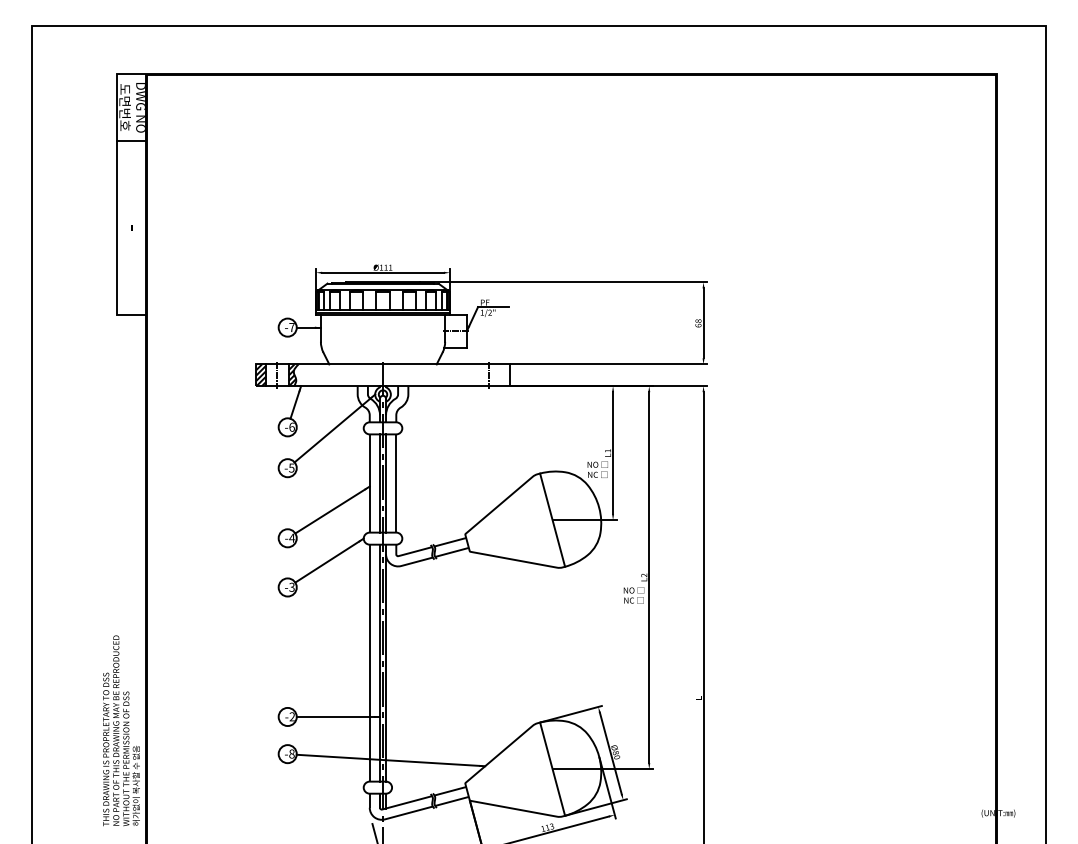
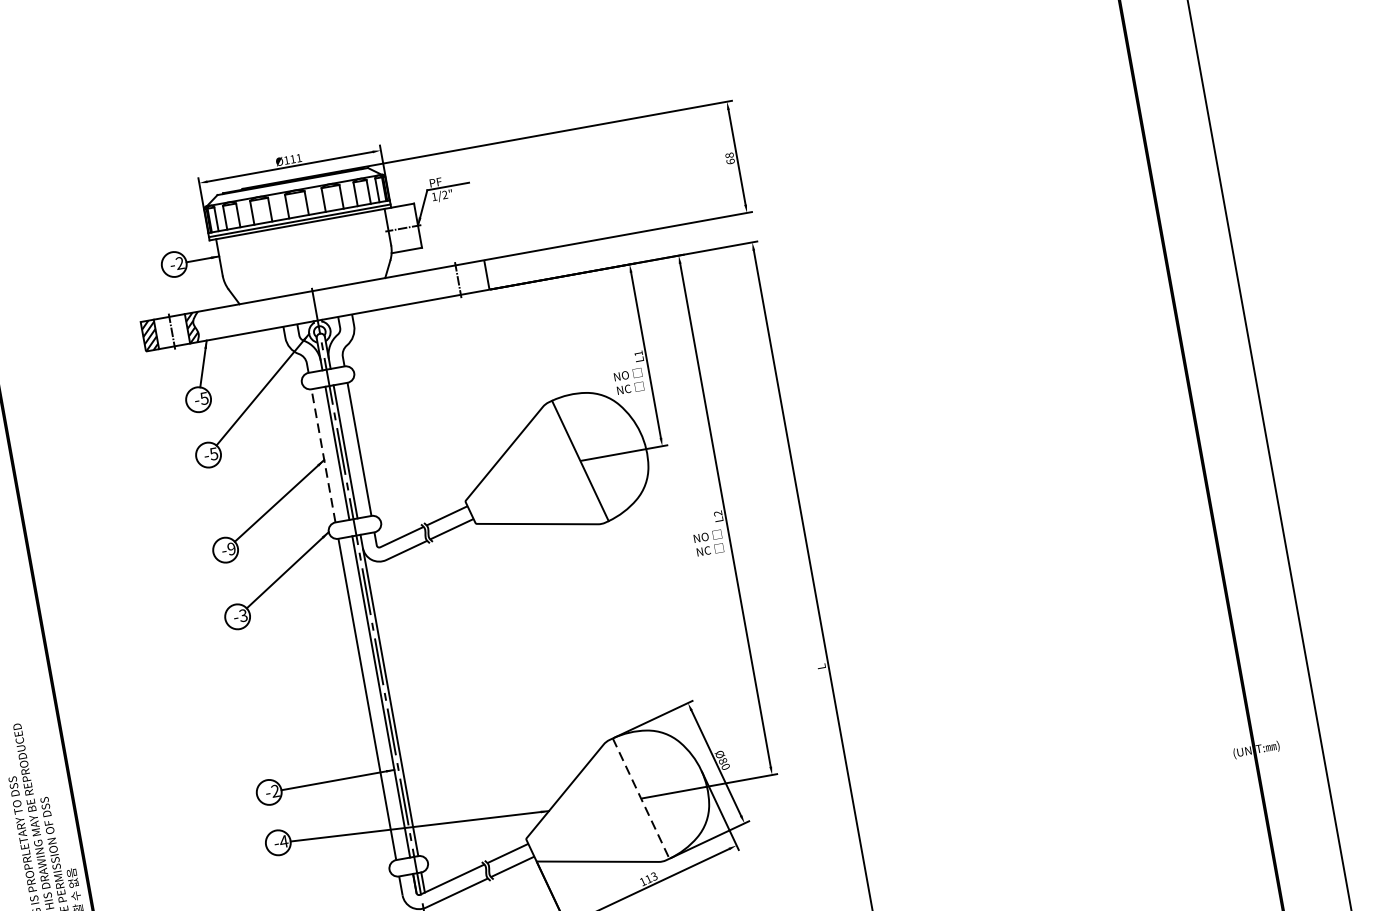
text: (291, 326) -> (179, 262), -7 -> -2
text: (291, 426) -> (203, 397), -6 -> -5
line: (369, 483) -> (323, 455), solid -> dashed
text: (292, 537) -> (231, 547), -4 -> -9
text: (291, 753) -> (283, 841), -8 -> -4
line: (552, 769) -> (641, 799), solid -> dashed

